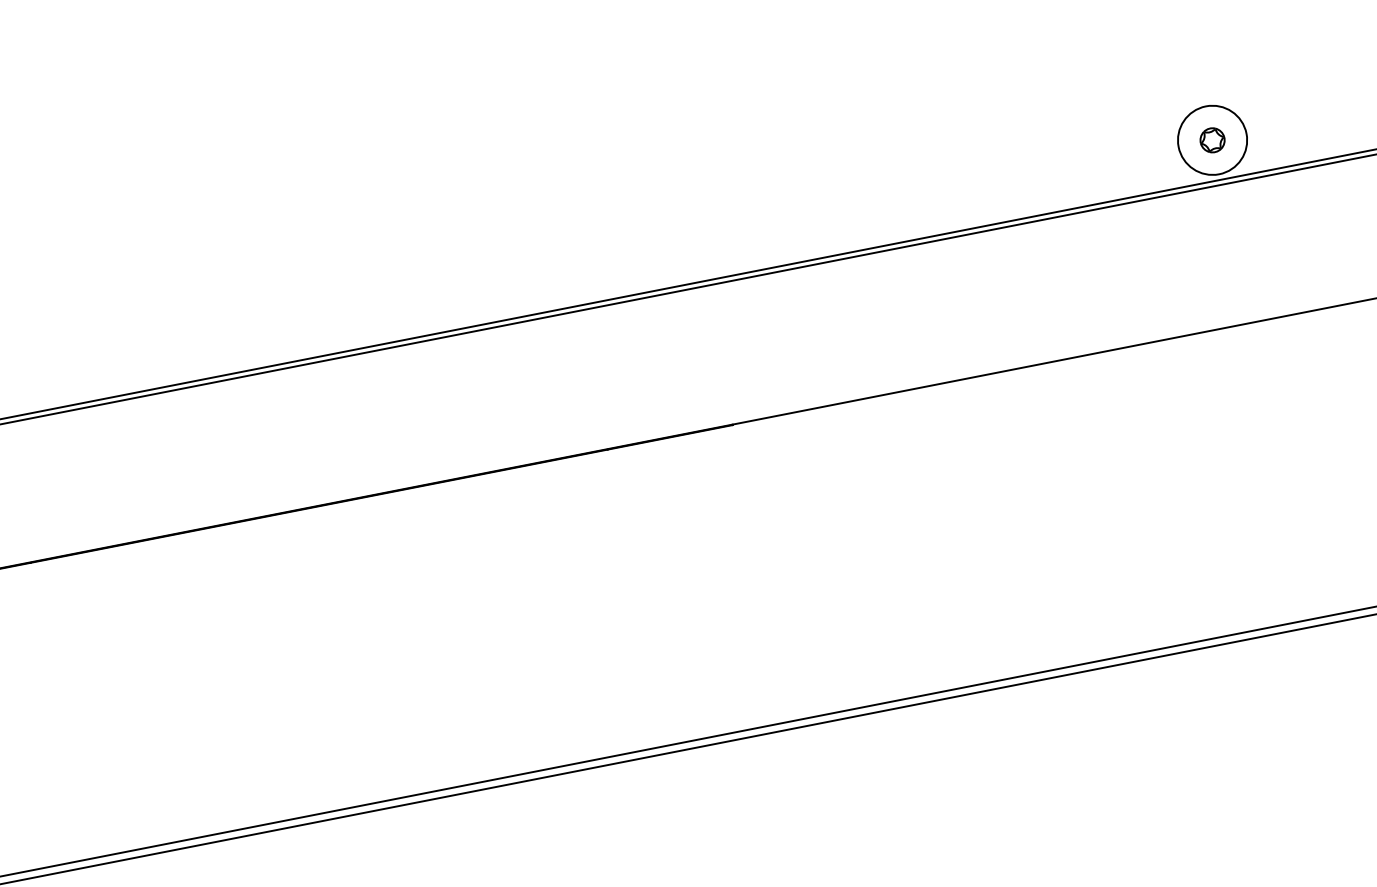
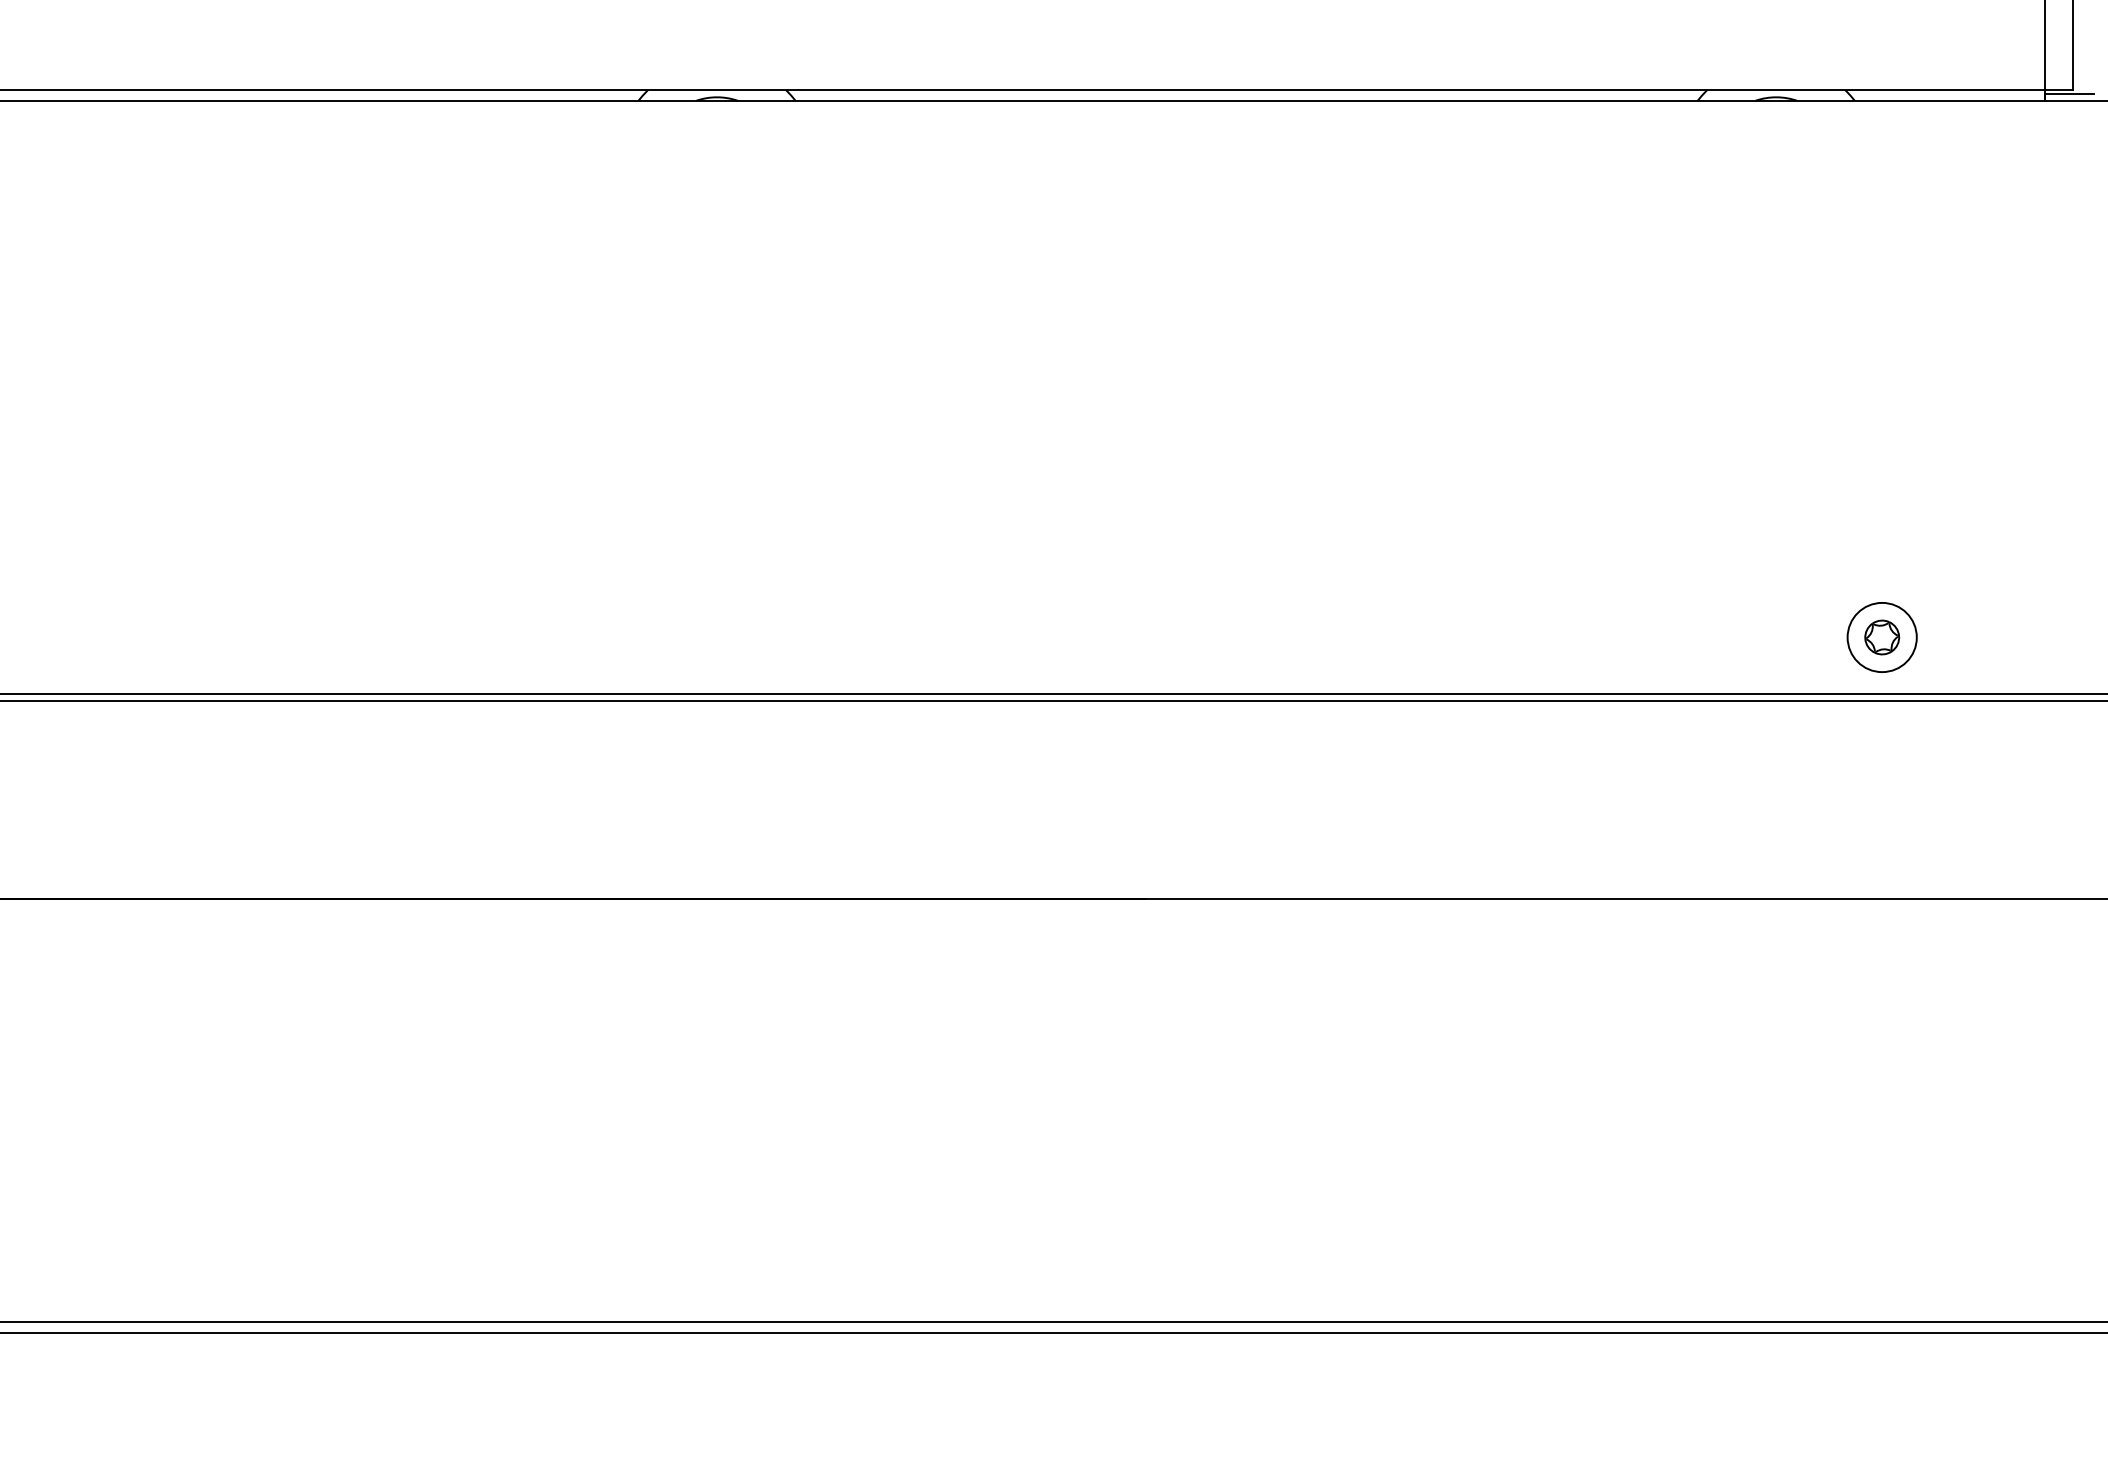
circle: (1212, 140) -> (1881, 637), size x0.71

